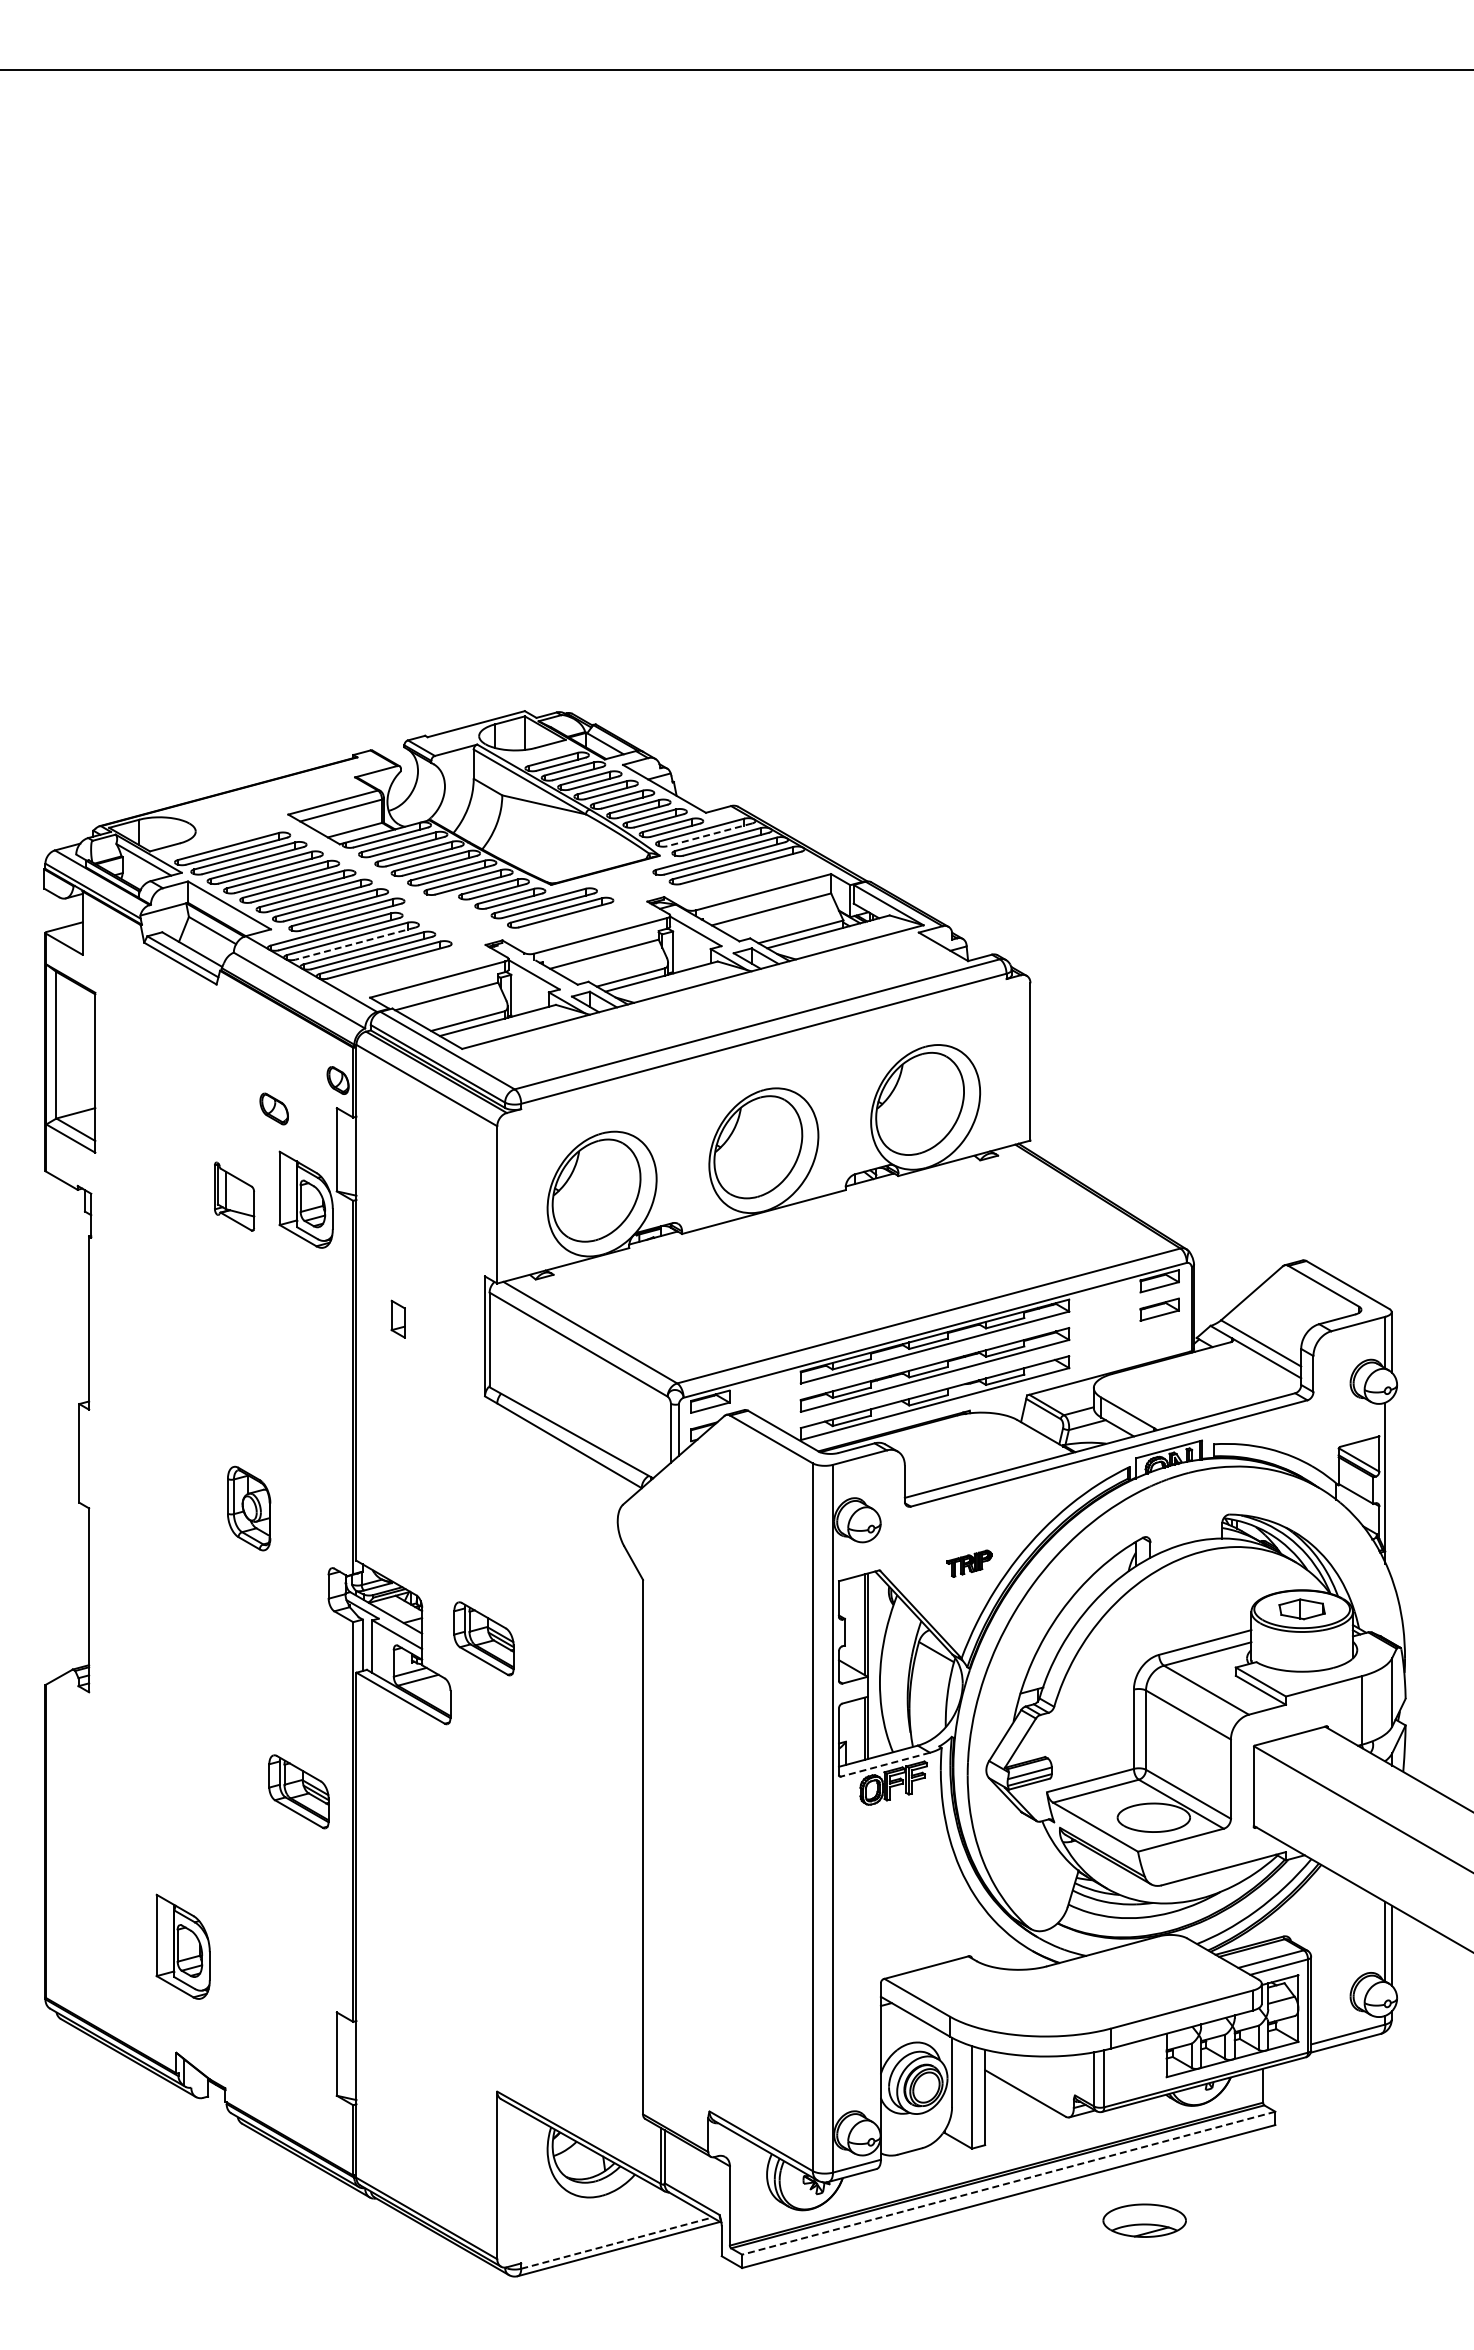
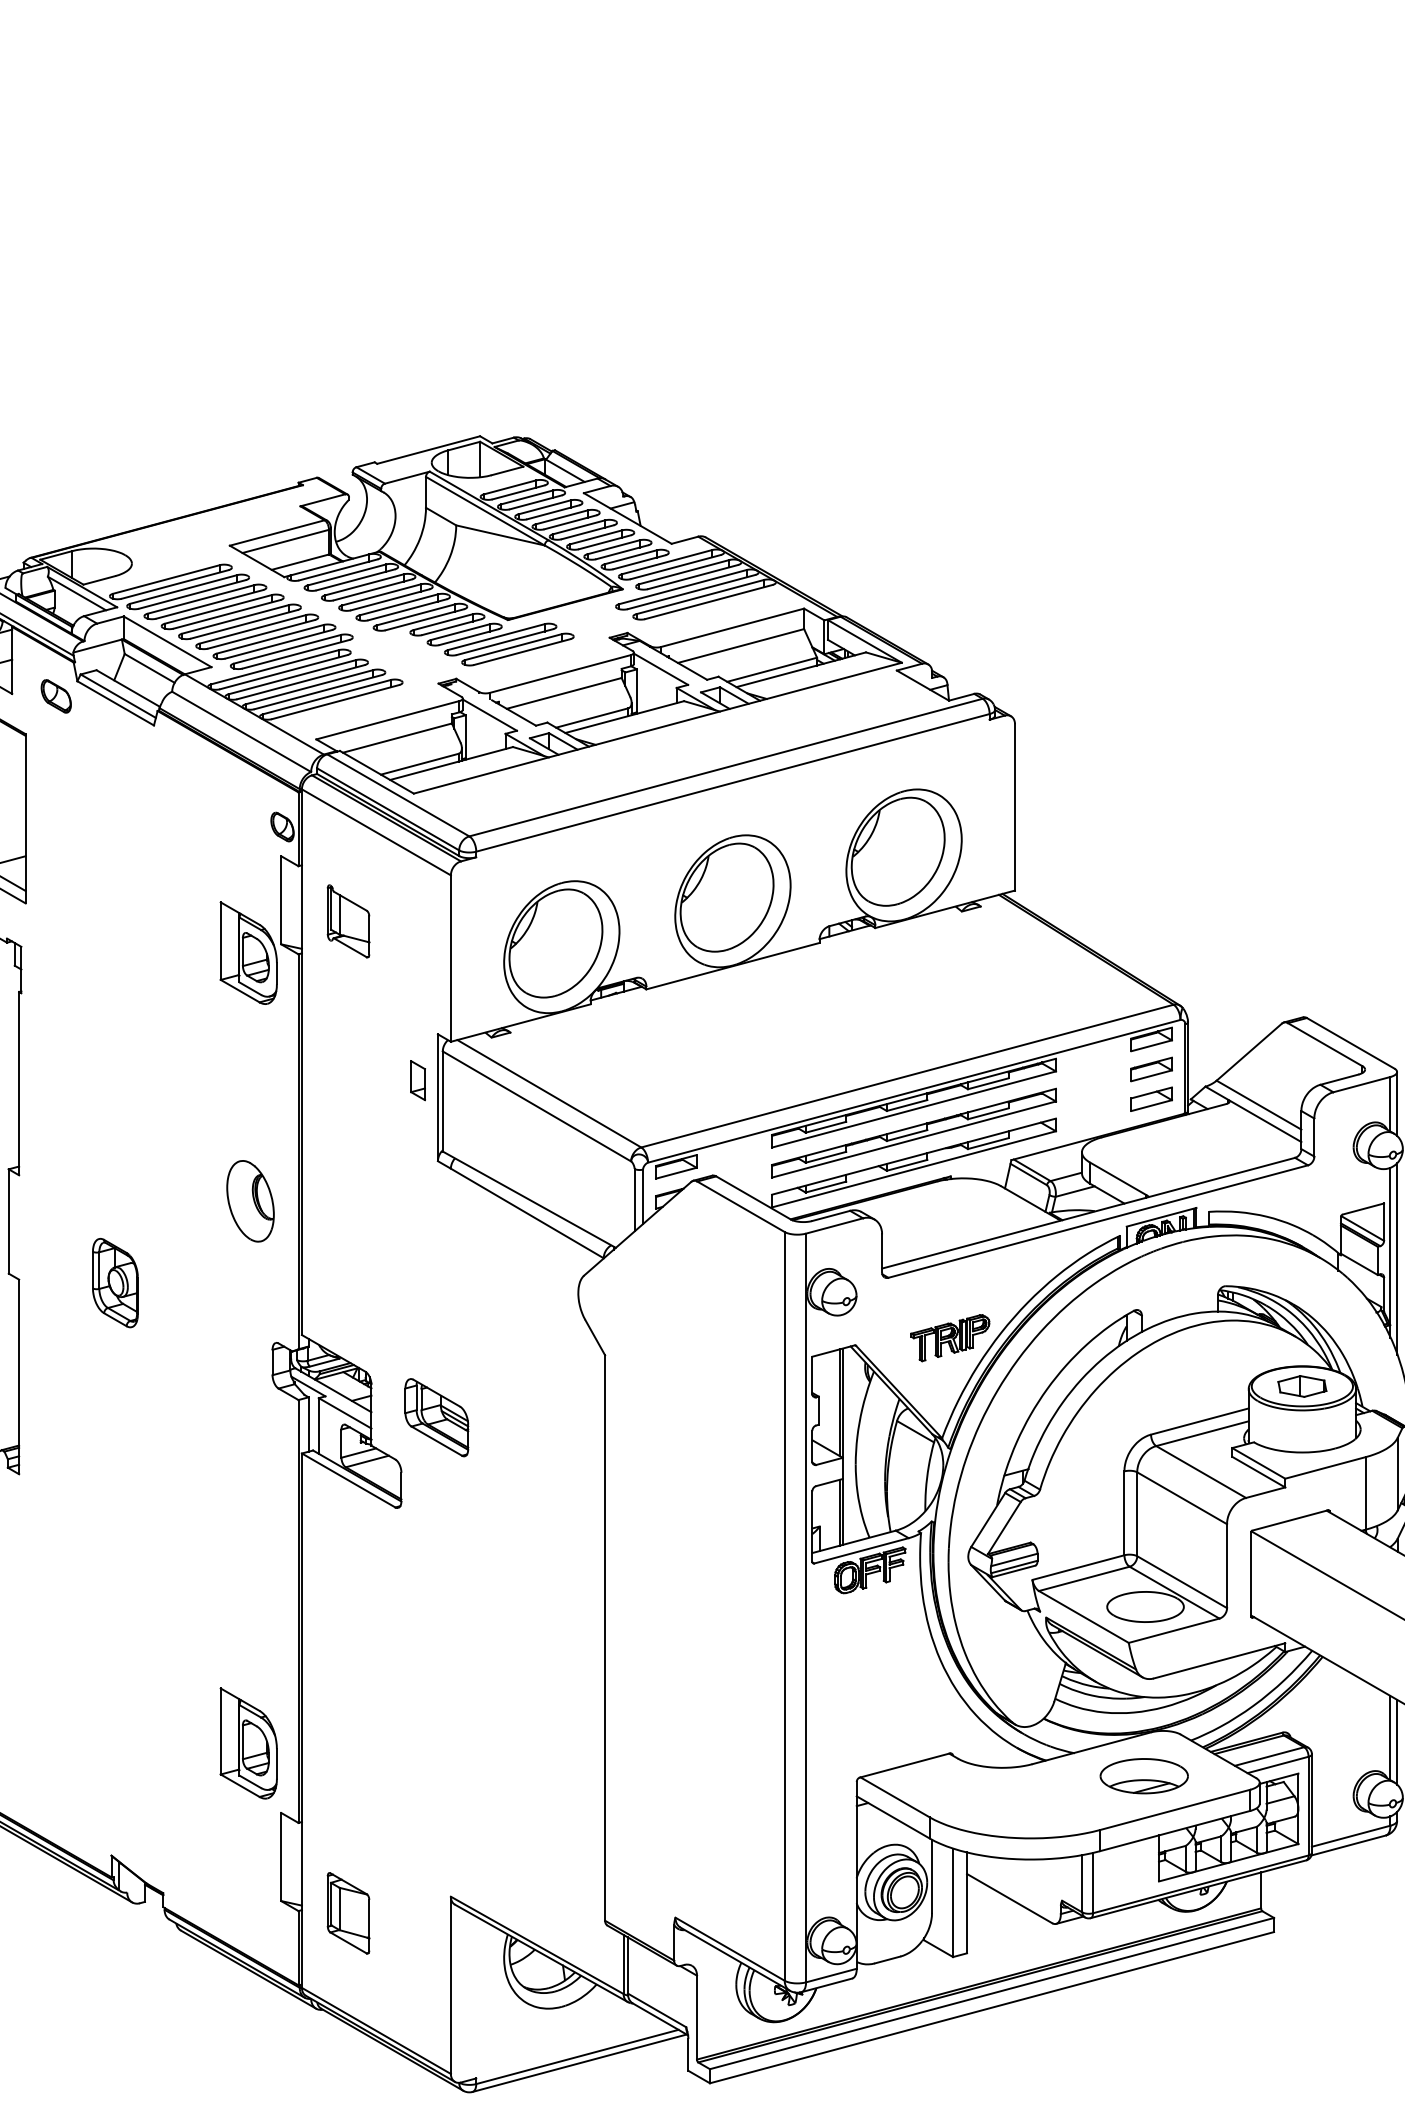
line: (709, 834) -> (675, 566), dashed -> solid
line: (355, 943) -> (300, 682), dashed -> solid
part: (273, 1108) -> (55, 695), moved
part: (234, 1196) -> (348, 921), moved
part: (397, 1318) -> (417, 1079), moved
part: (1159, 1337) -> (1151, 1098), added
part: (307, 1434) -> (250, 1201), added
line: (1391, 1488) -> (1396, 1258), added
part: (249, 1508) -> (115, 1282), moved
part: (969, 1563) -> (950, 1337), size x1.67
line: (884, 1764) -> (860, 1550), dashed -> solid
part: (298, 1791) -> (240, 1579), removed
part: (182, 1946) -> (248, 1743), moved
part: (400, 2107) -> (348, 1913), added
line: (1008, 2183) -> (991, 1993), dashed -> solid
part: (1144, 2220) -> (1144, 1775), moved
line: (617, 2243) -> (578, 2057), dashed -> solid

